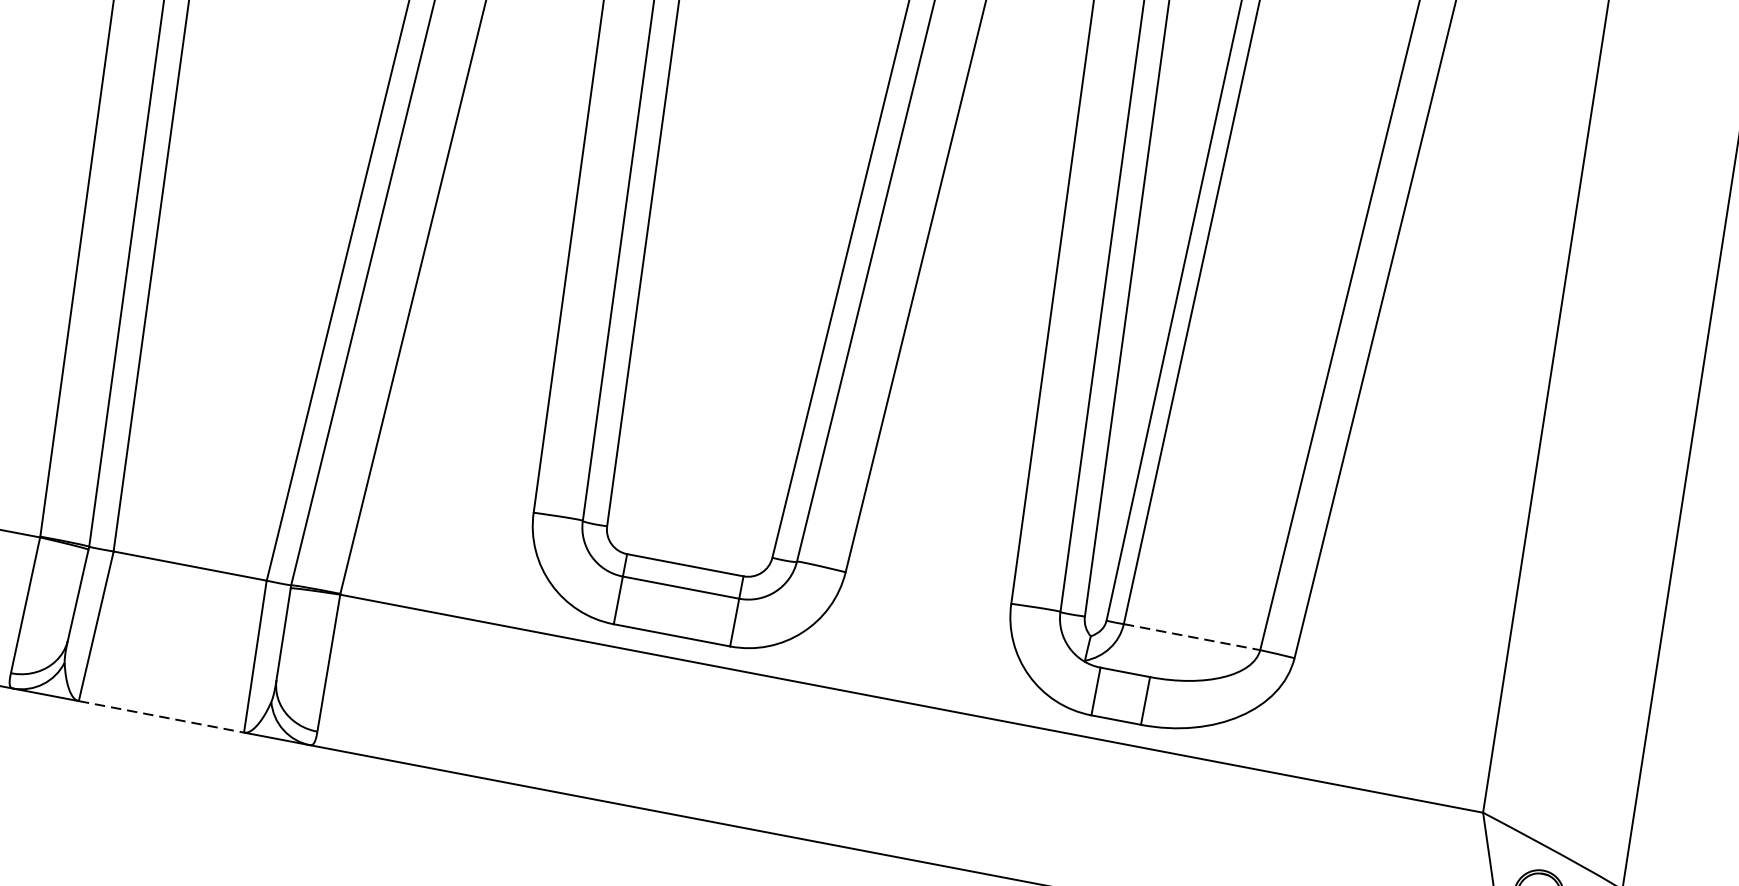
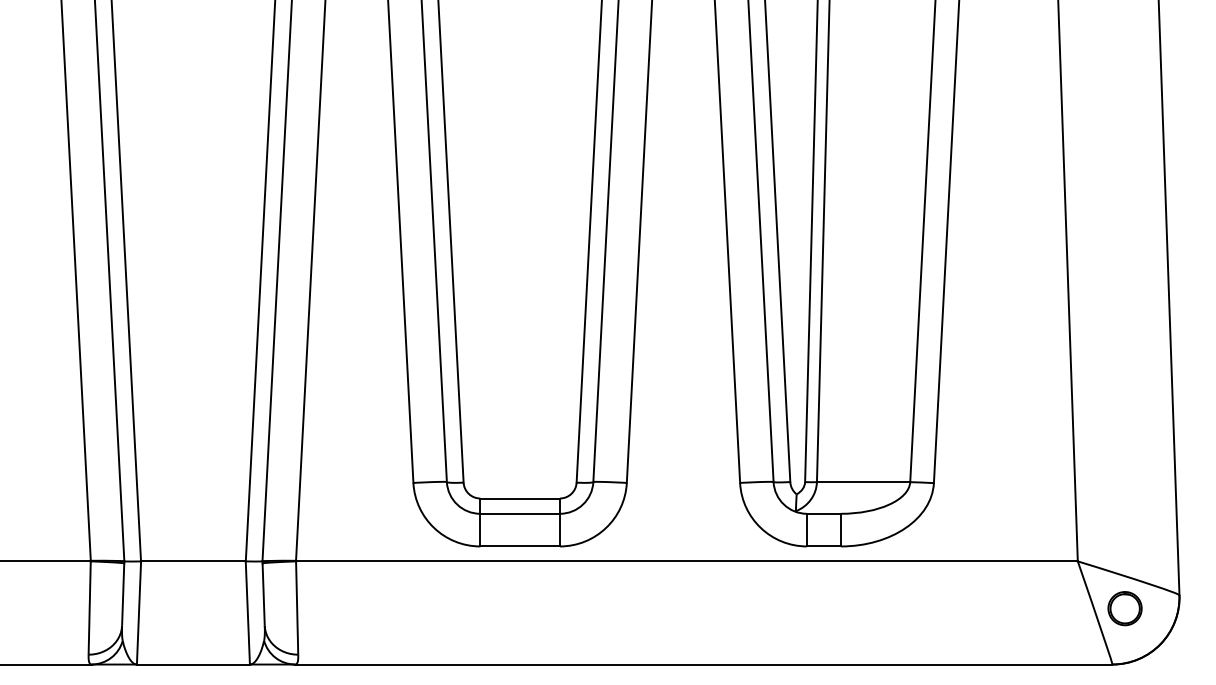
line: (1191, 637) -> (863, 482), dashed -> solid
line: (161, 716) -> (193, 664), dashed -> solid

